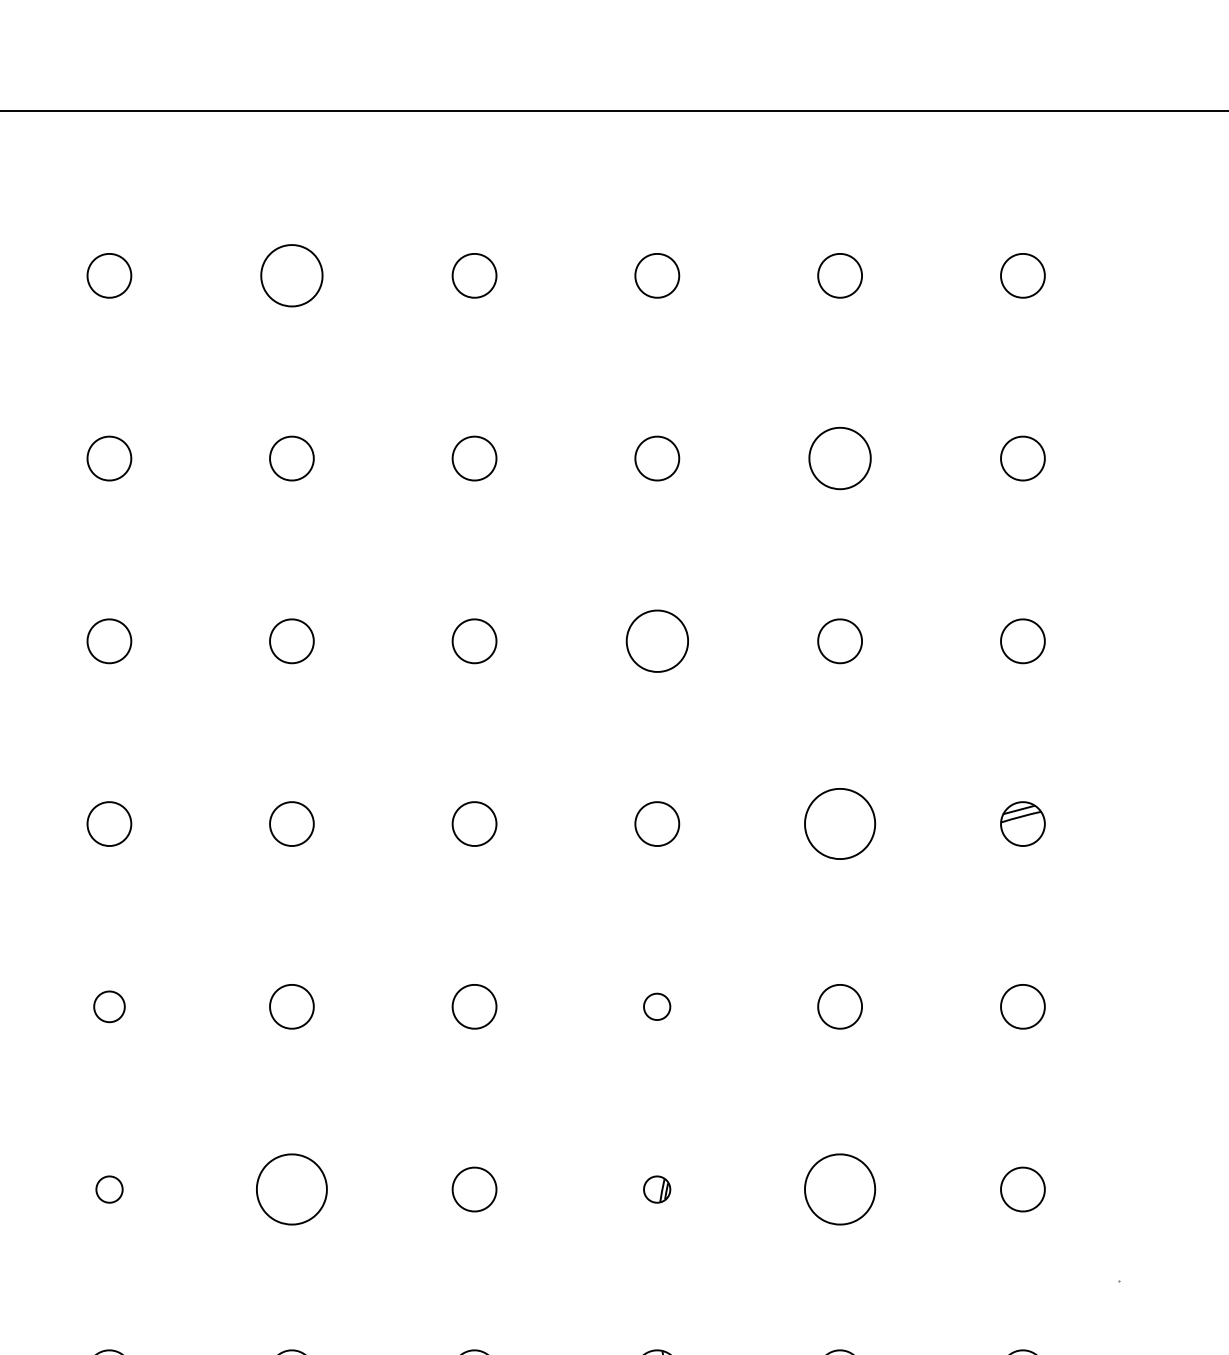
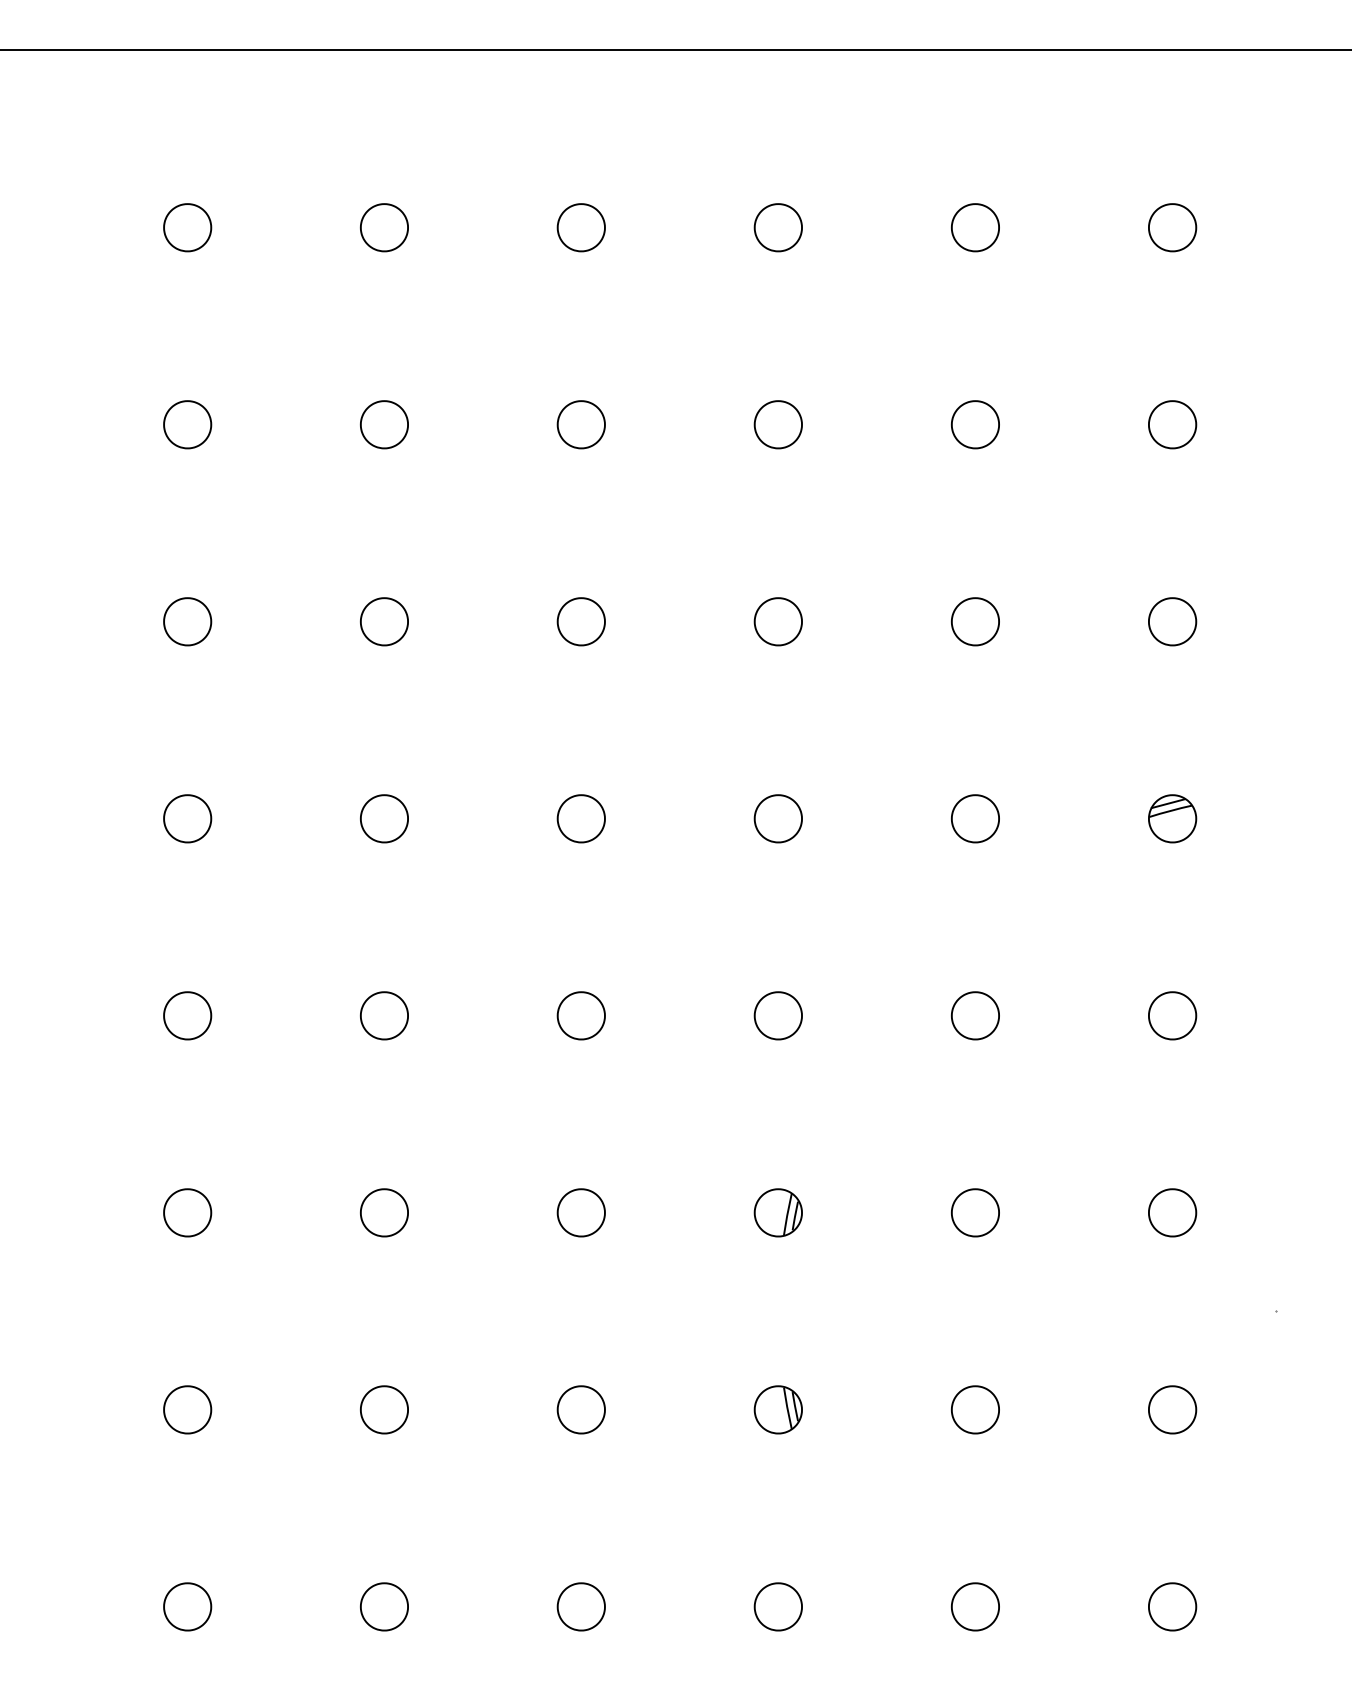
part: (291, 275) -> (384, 227), size x0.71
part: (840, 458) -> (975, 424), size x0.71
part: (656, 641) -> (777, 621), size x0.71
part: (840, 823) -> (975, 818), size x0.62
part: (109, 1006) -> (187, 1015), size x1.43
part: (656, 1006) -> (777, 1015), size x1.67
part: (109, 1189) -> (187, 1212), size x1.67
part: (291, 1189) -> (384, 1212), size x0.62
part: (656, 1189) -> (777, 1212), size x1.67
part: (840, 1189) -> (975, 1212), size x0.62

